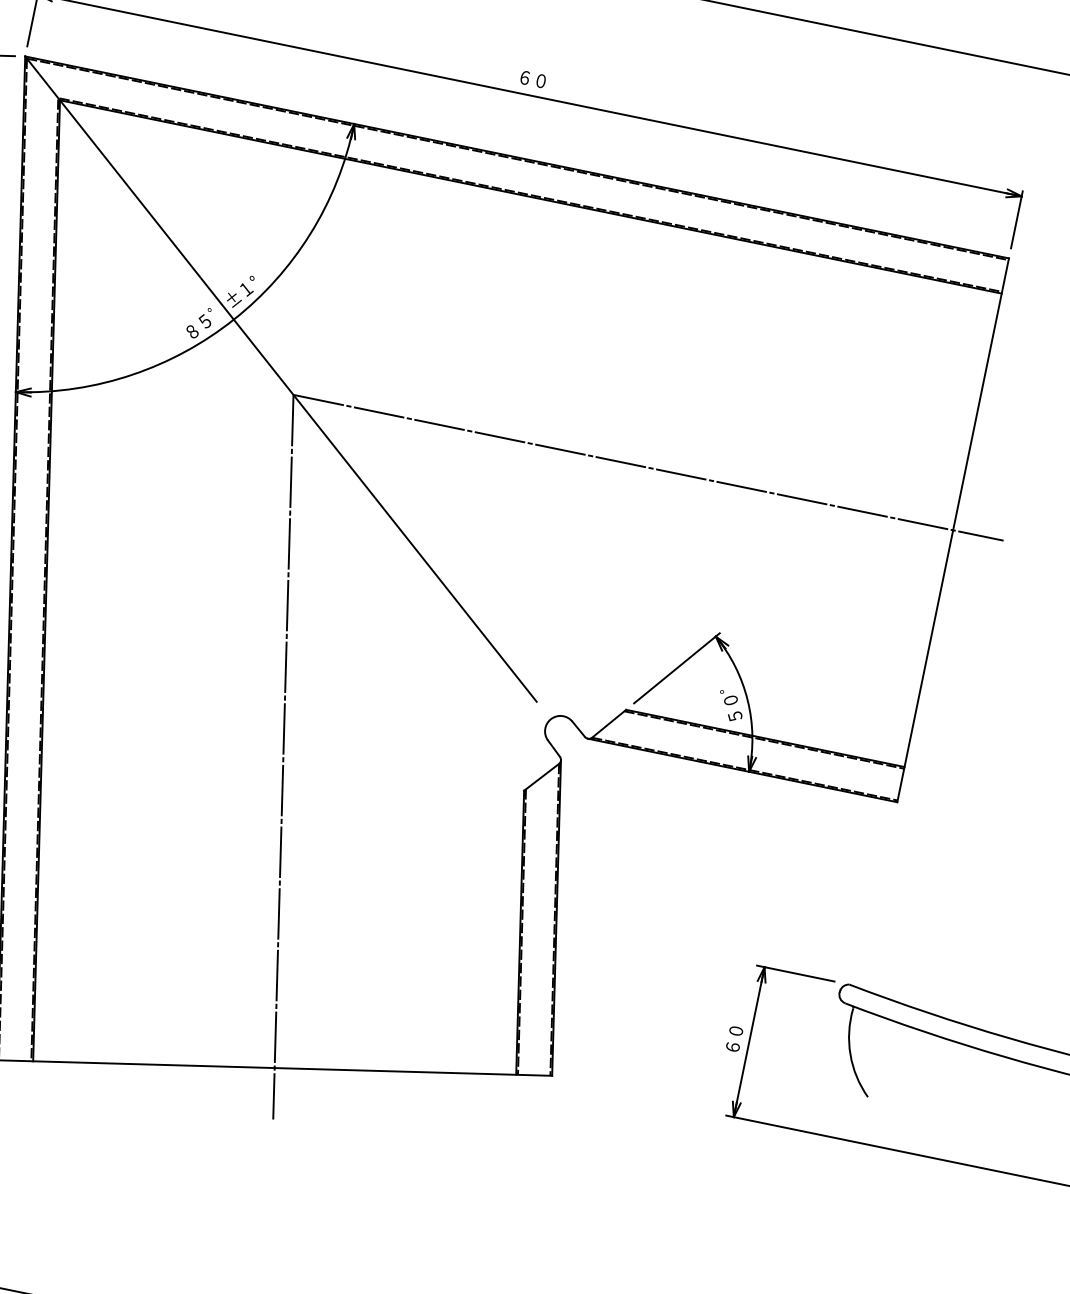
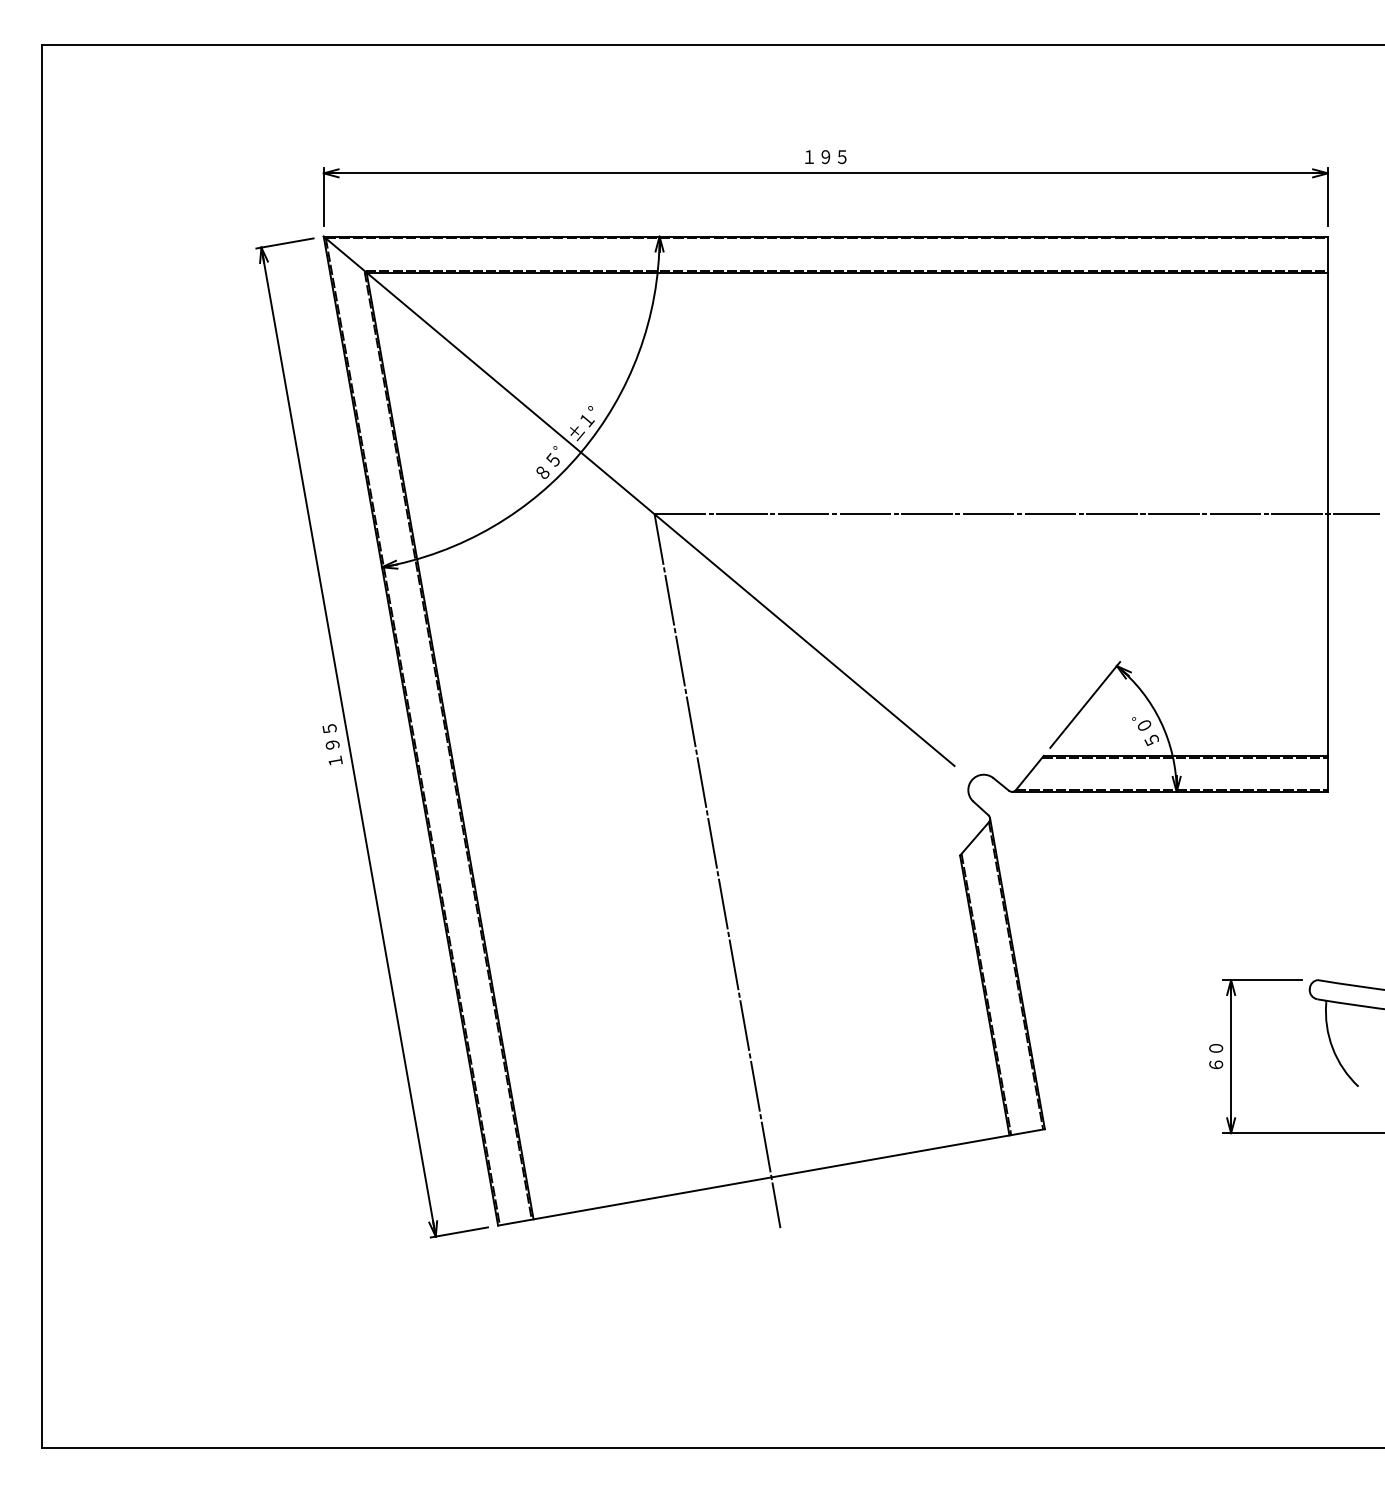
text: (532, 79) -> (825, 157), ６０ -> １９５

